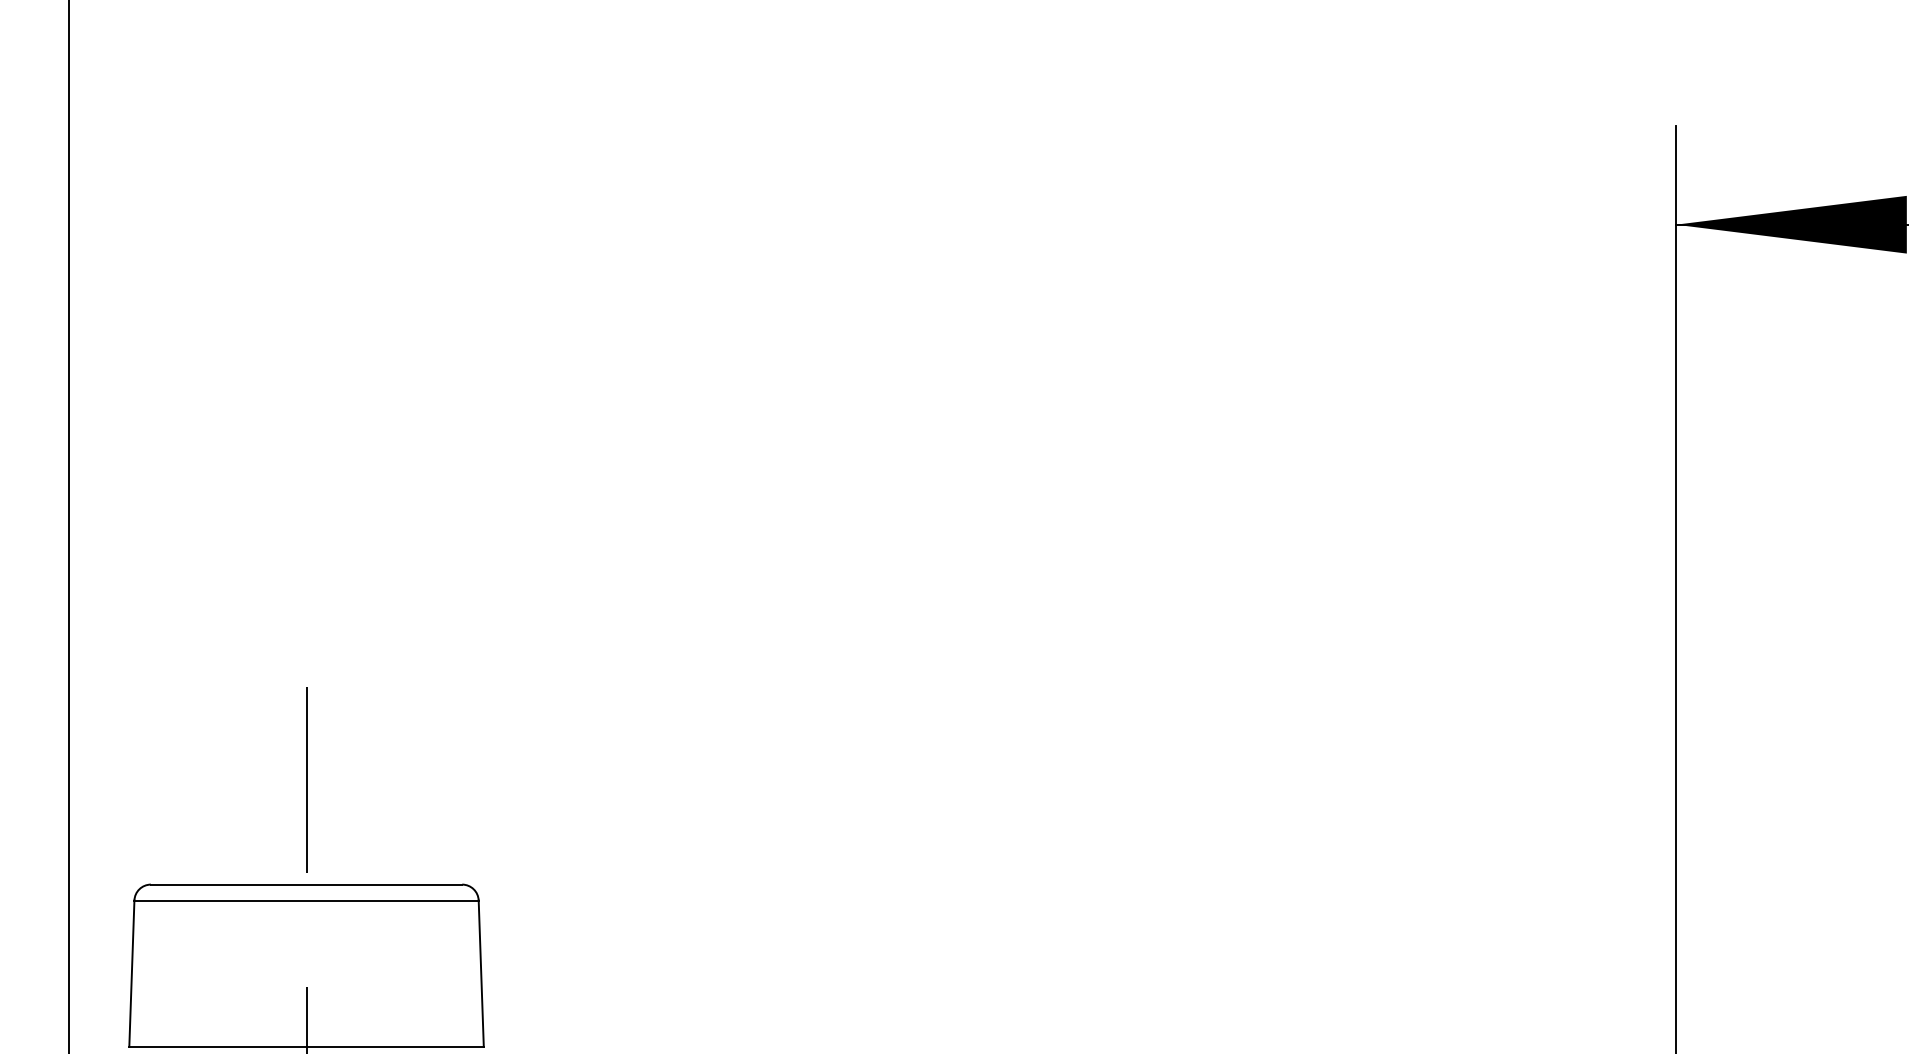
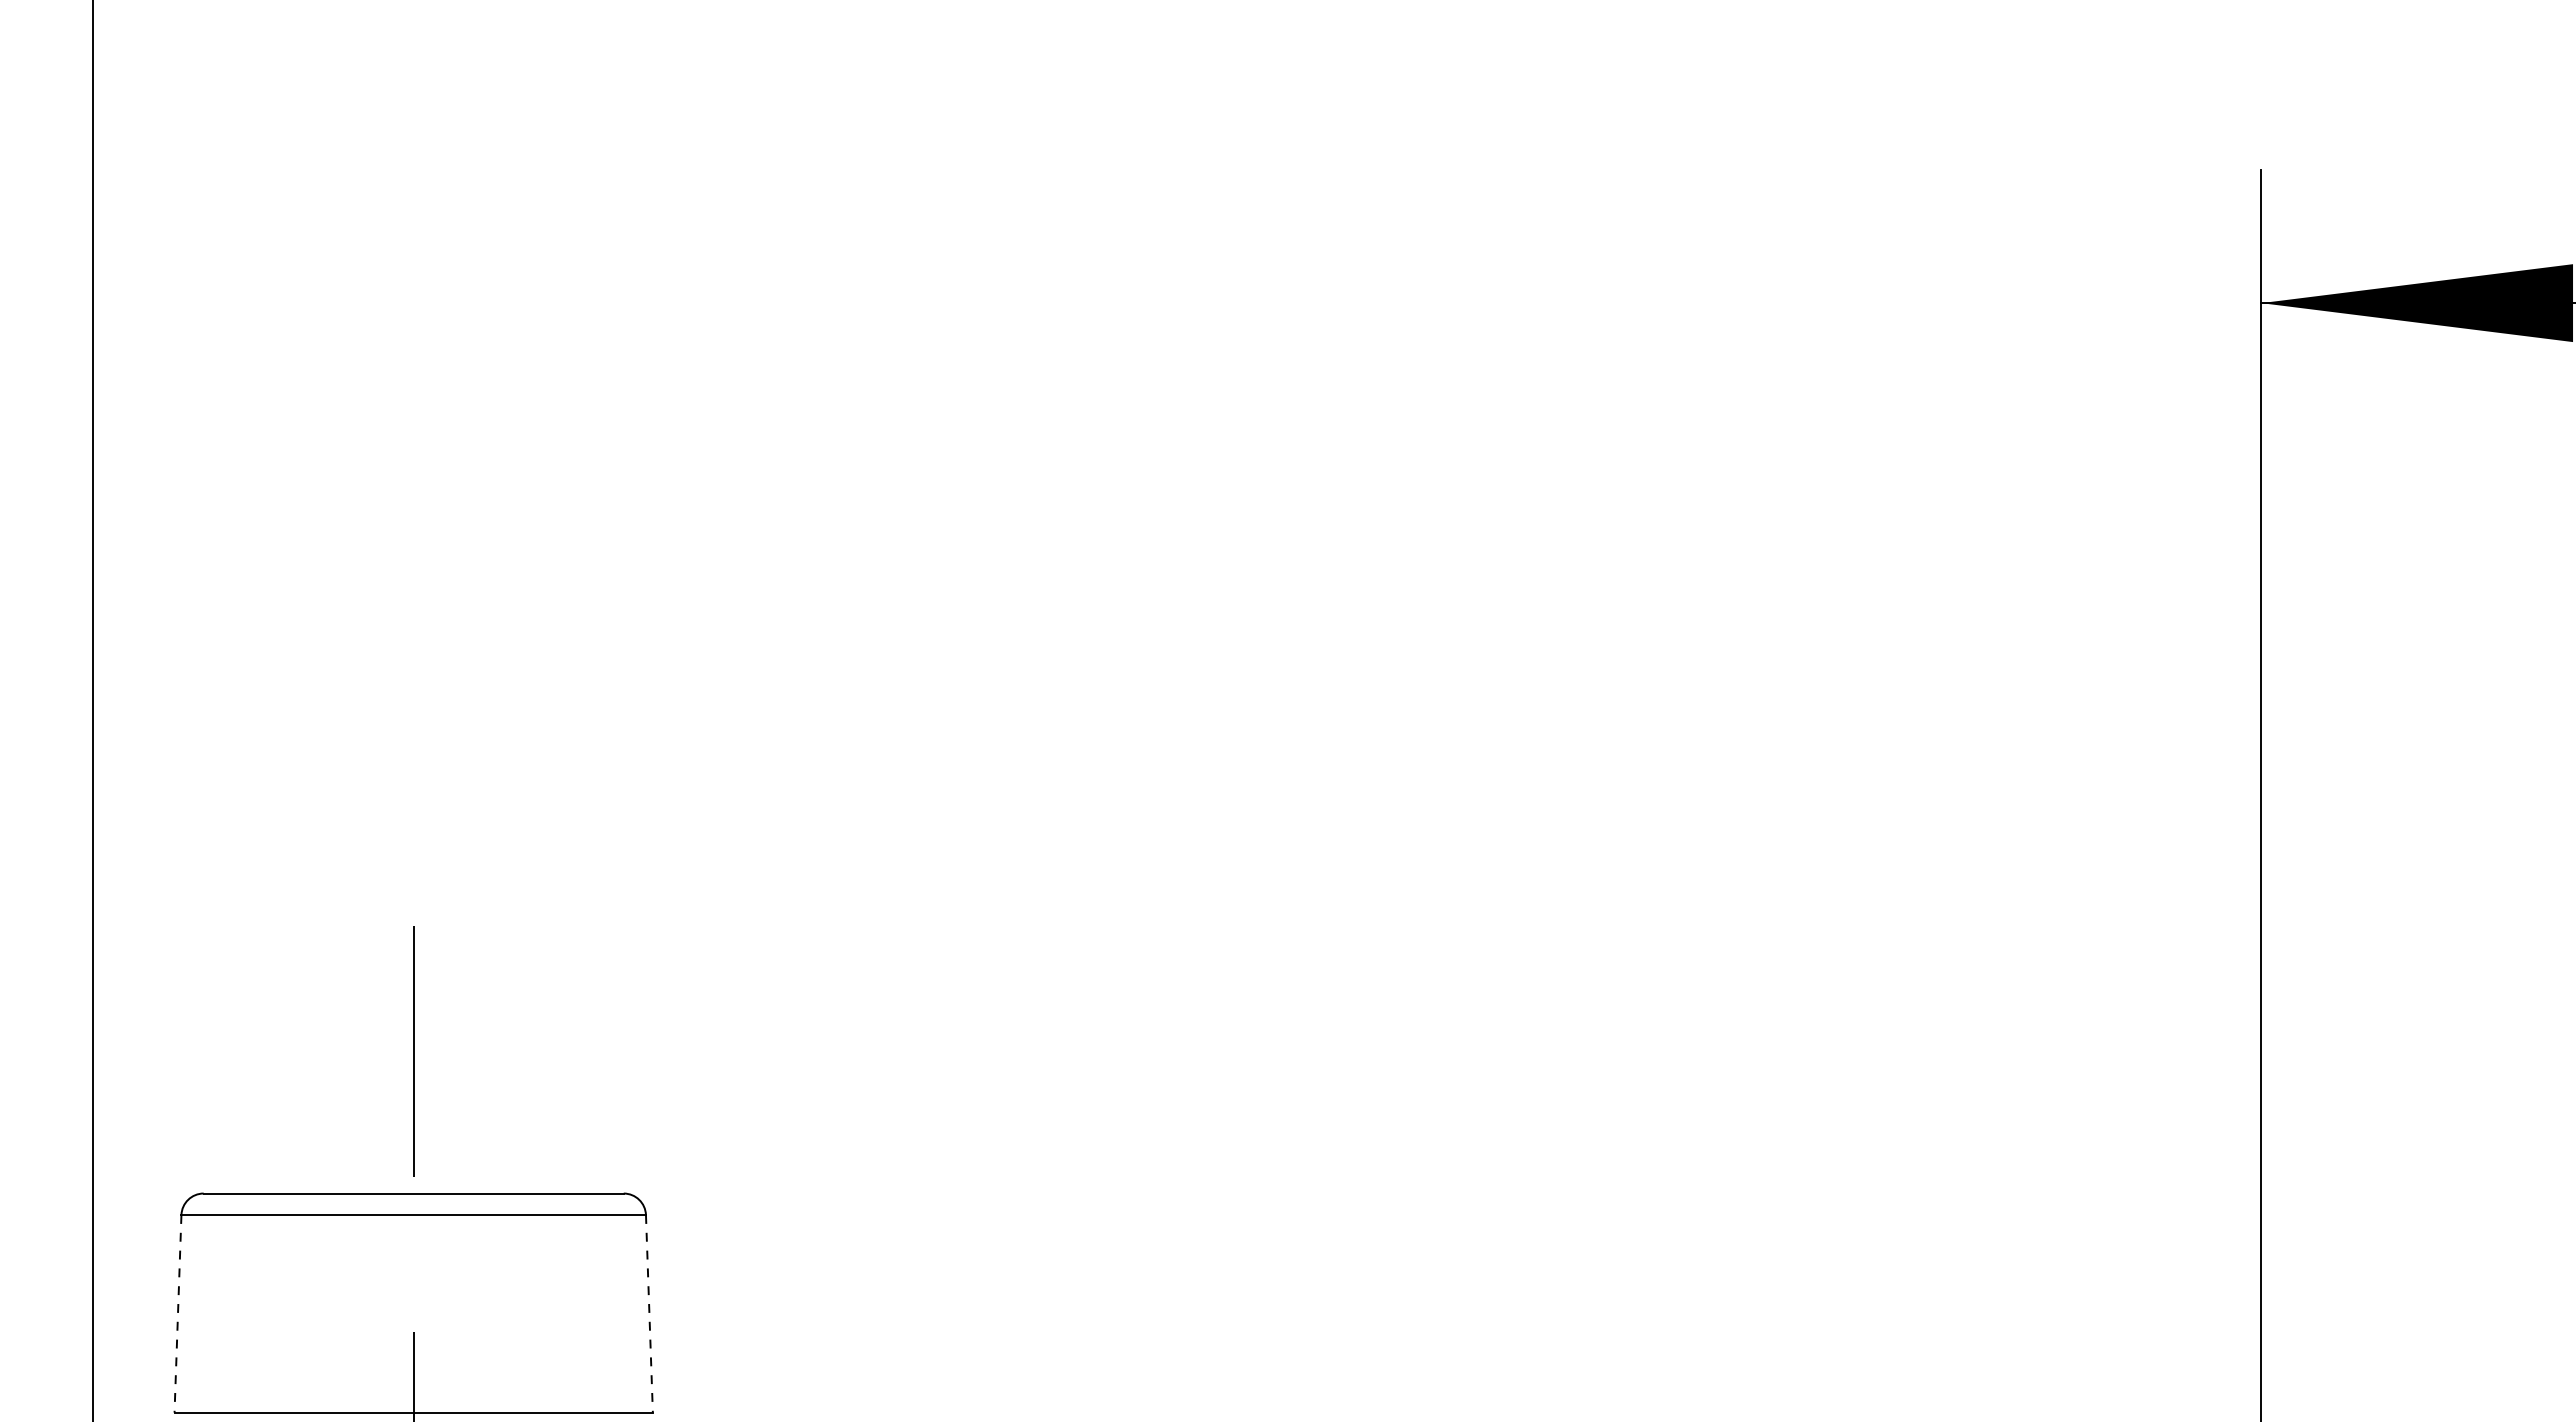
line: (132, 973) -> (178, 1313), solid -> dashed
line: (481, 973) -> (649, 1313), solid -> dashed

